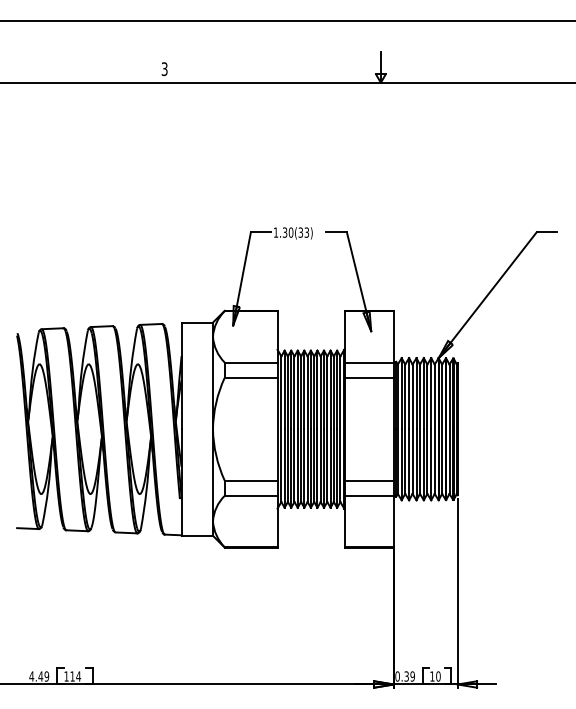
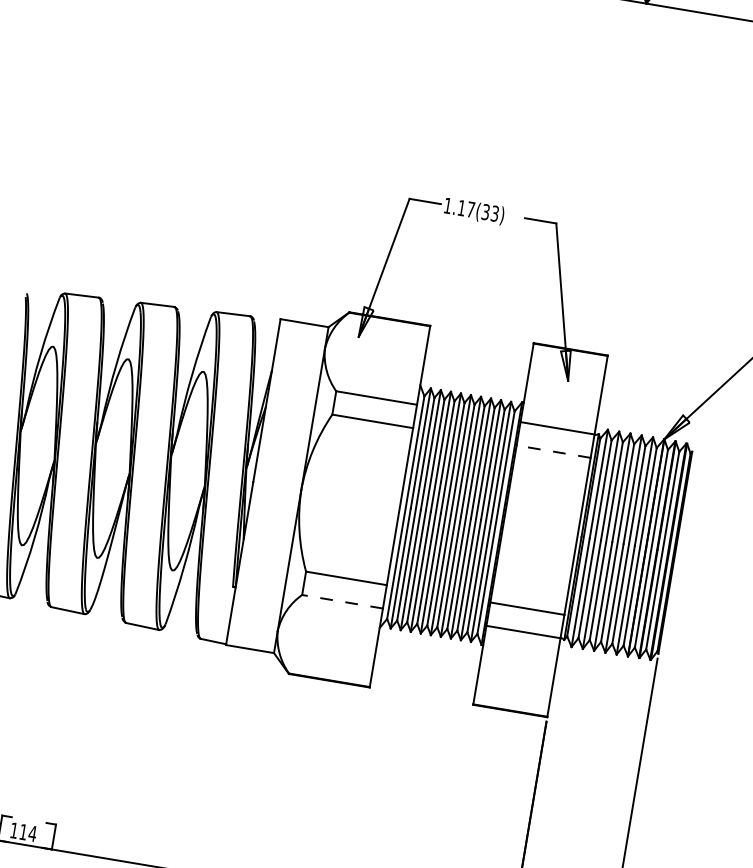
text: (287, 232) -> (465, 208), 1.30(33) -> 1.17(33)
line: (369, 377) -> (553, 451), solid -> dashed
line: (250, 495) -> (341, 601), solid -> dashed

